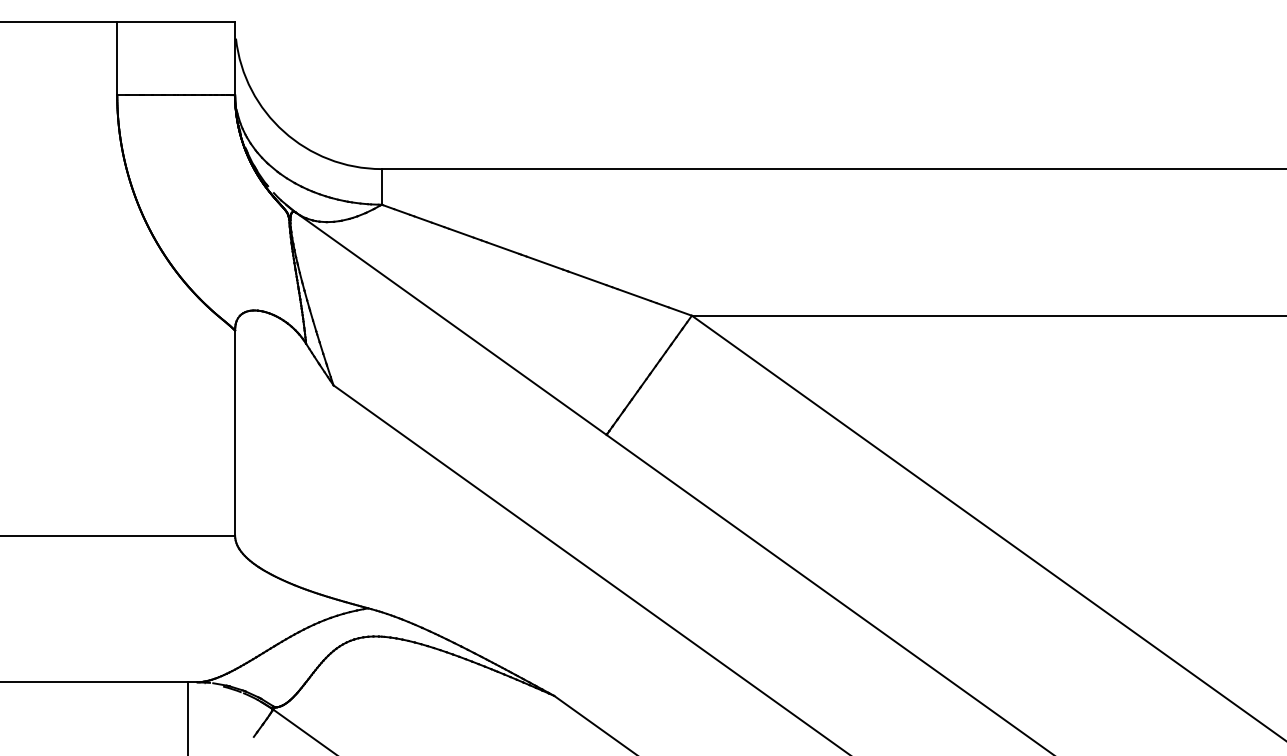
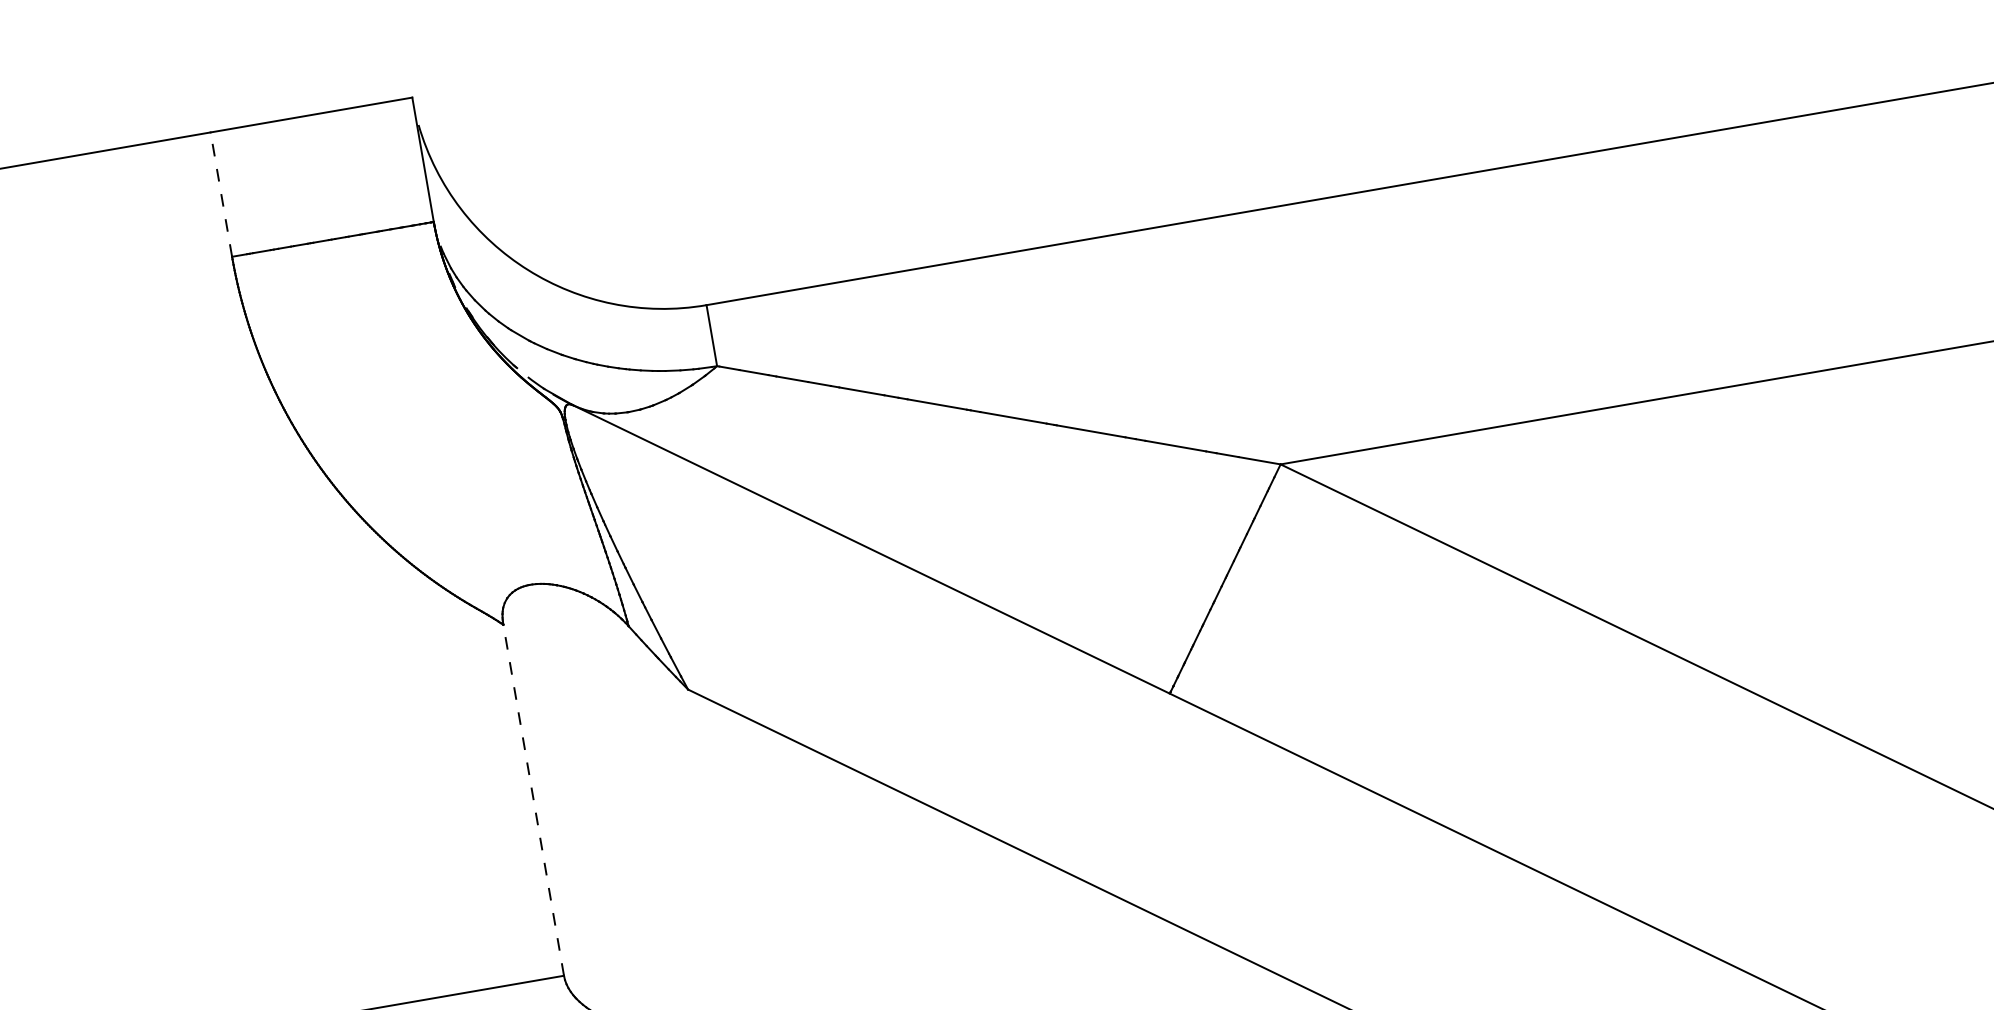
line: (117, 58) -> (221, 194), solid -> dashed
line: (235, 433) -> (534, 800), solid -> dashed

